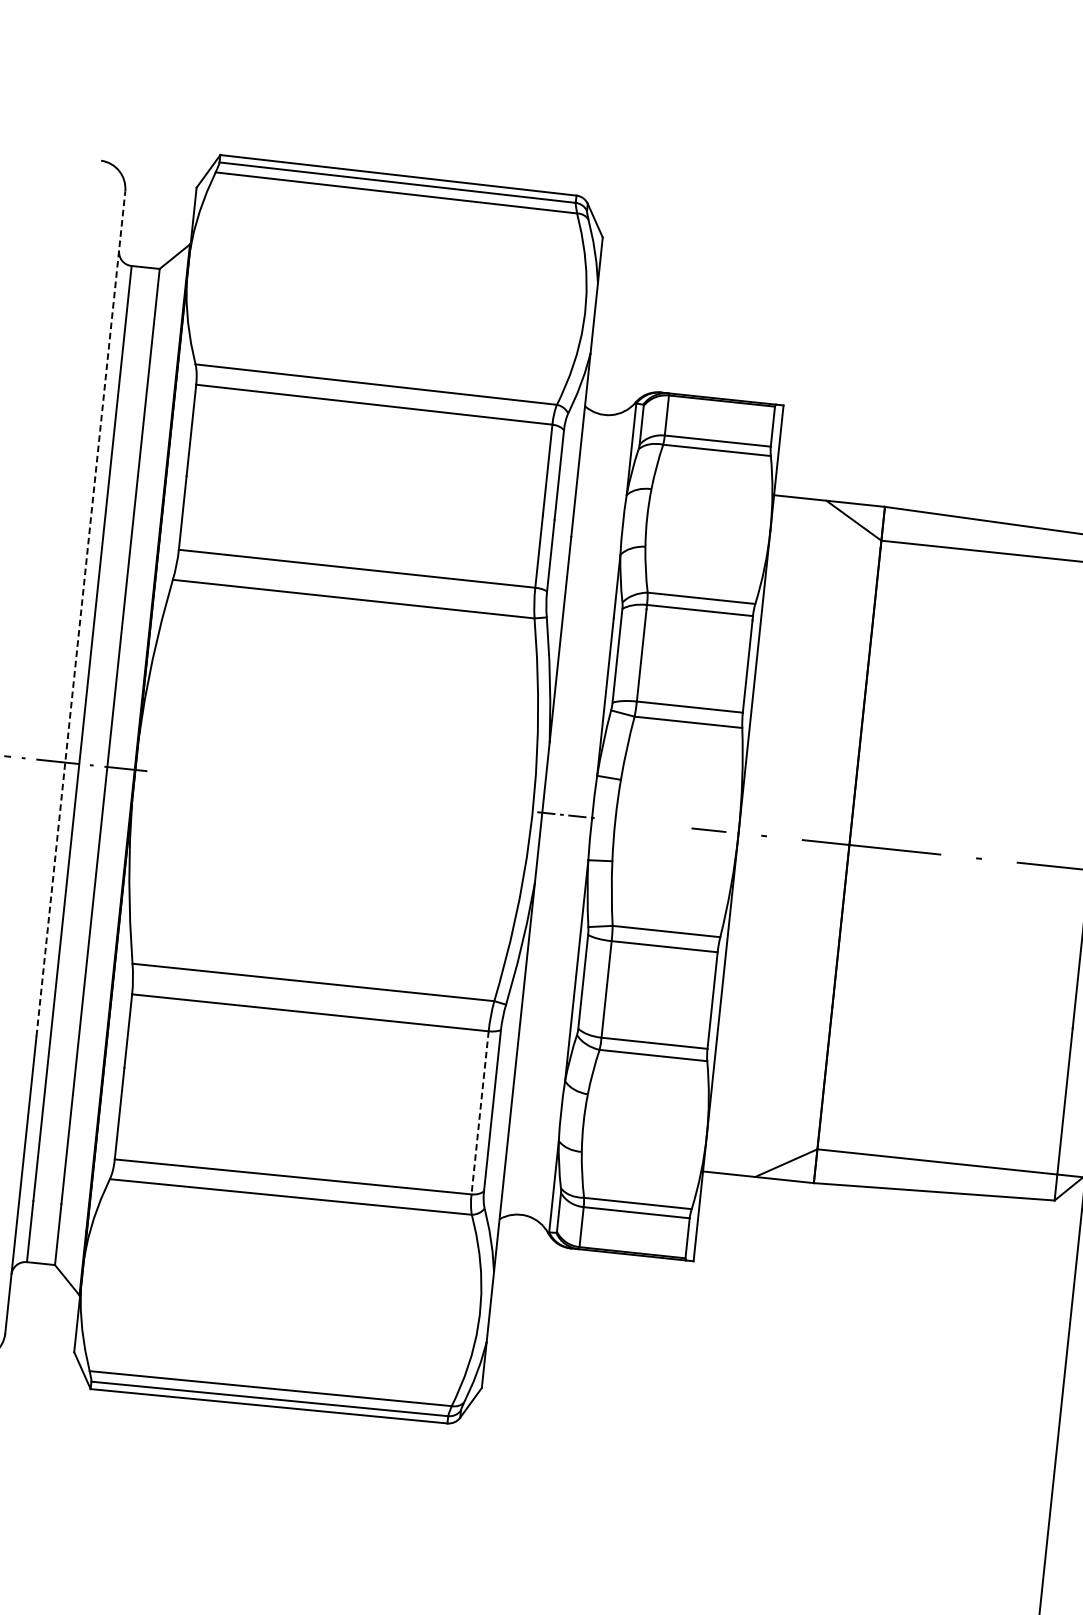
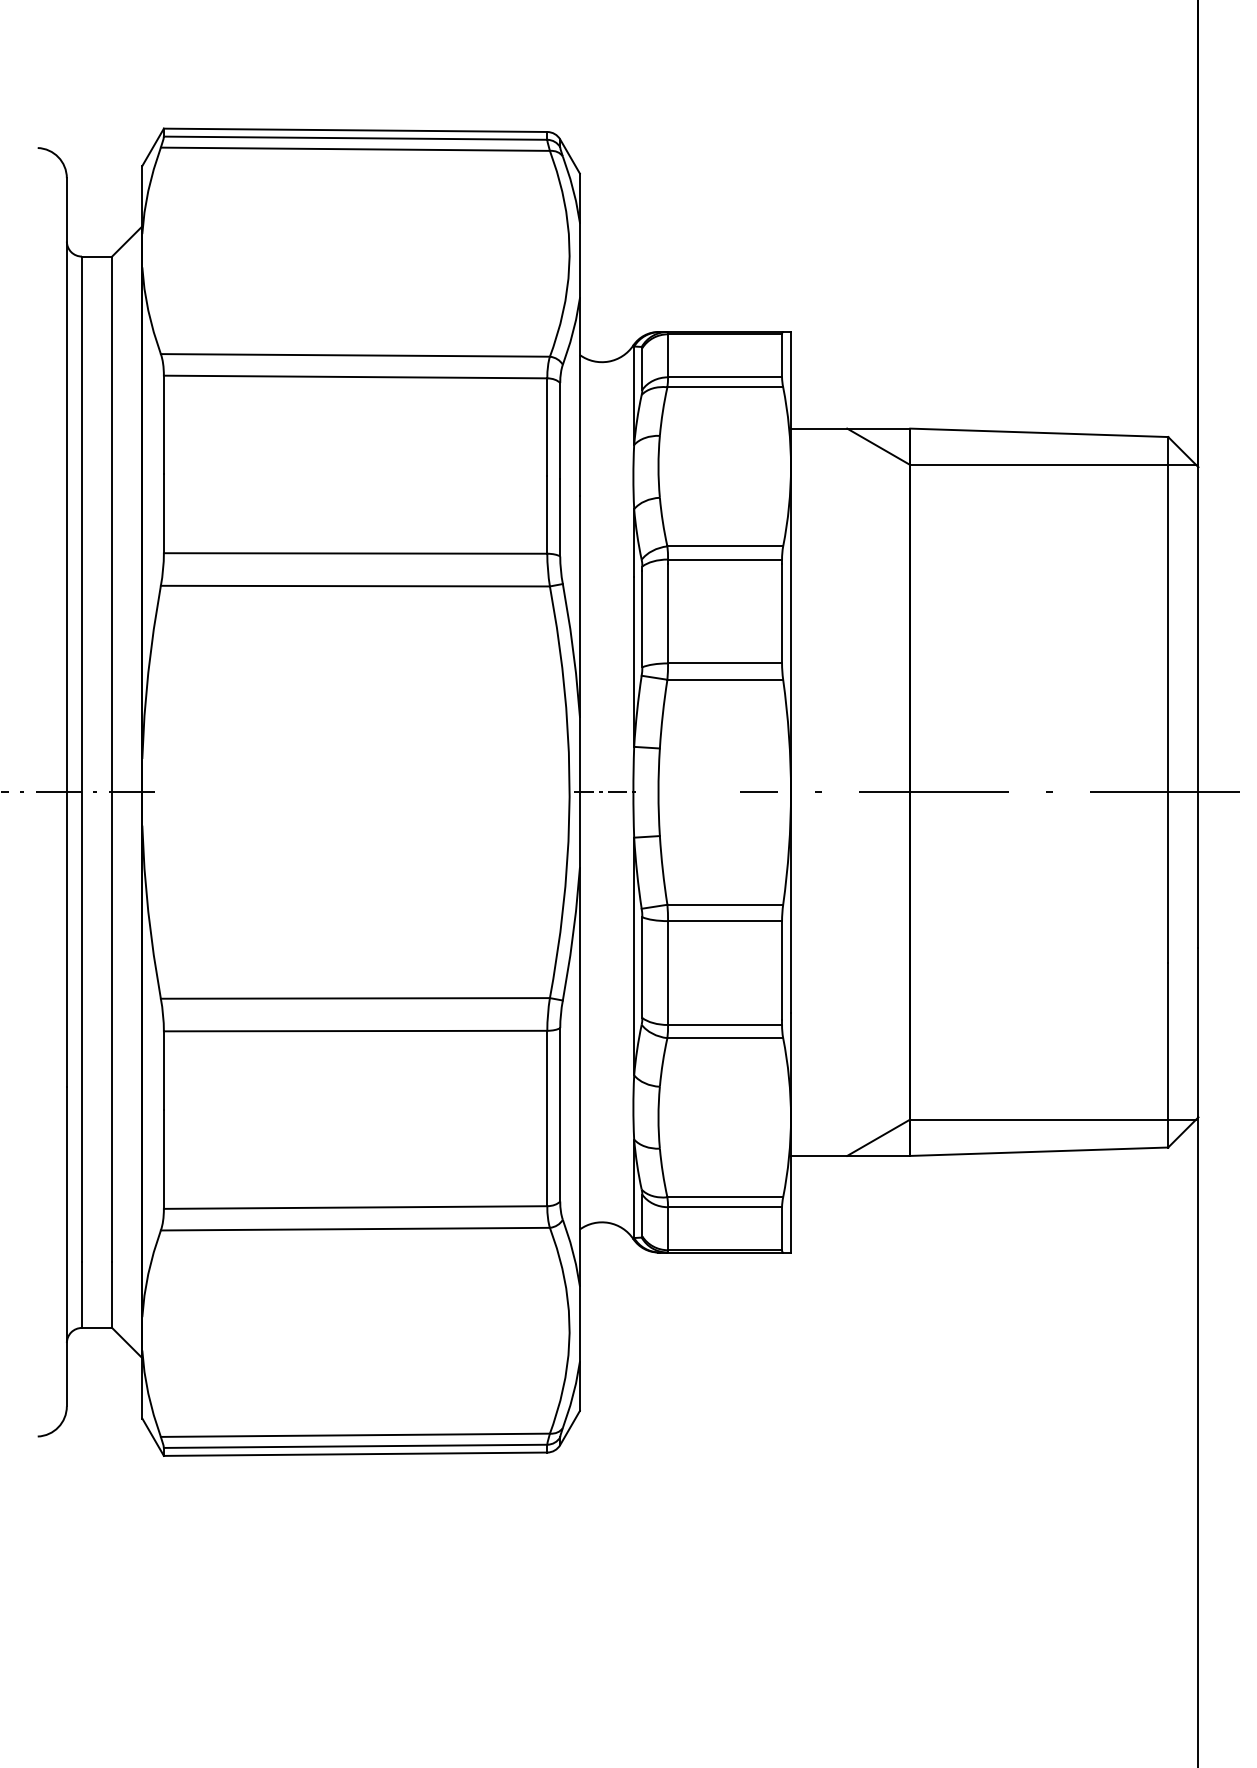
line: (80, 613) -> (66, 631), dashed -> solid
line: (480, 1112) -> (547, 1118), dashed -> solid

